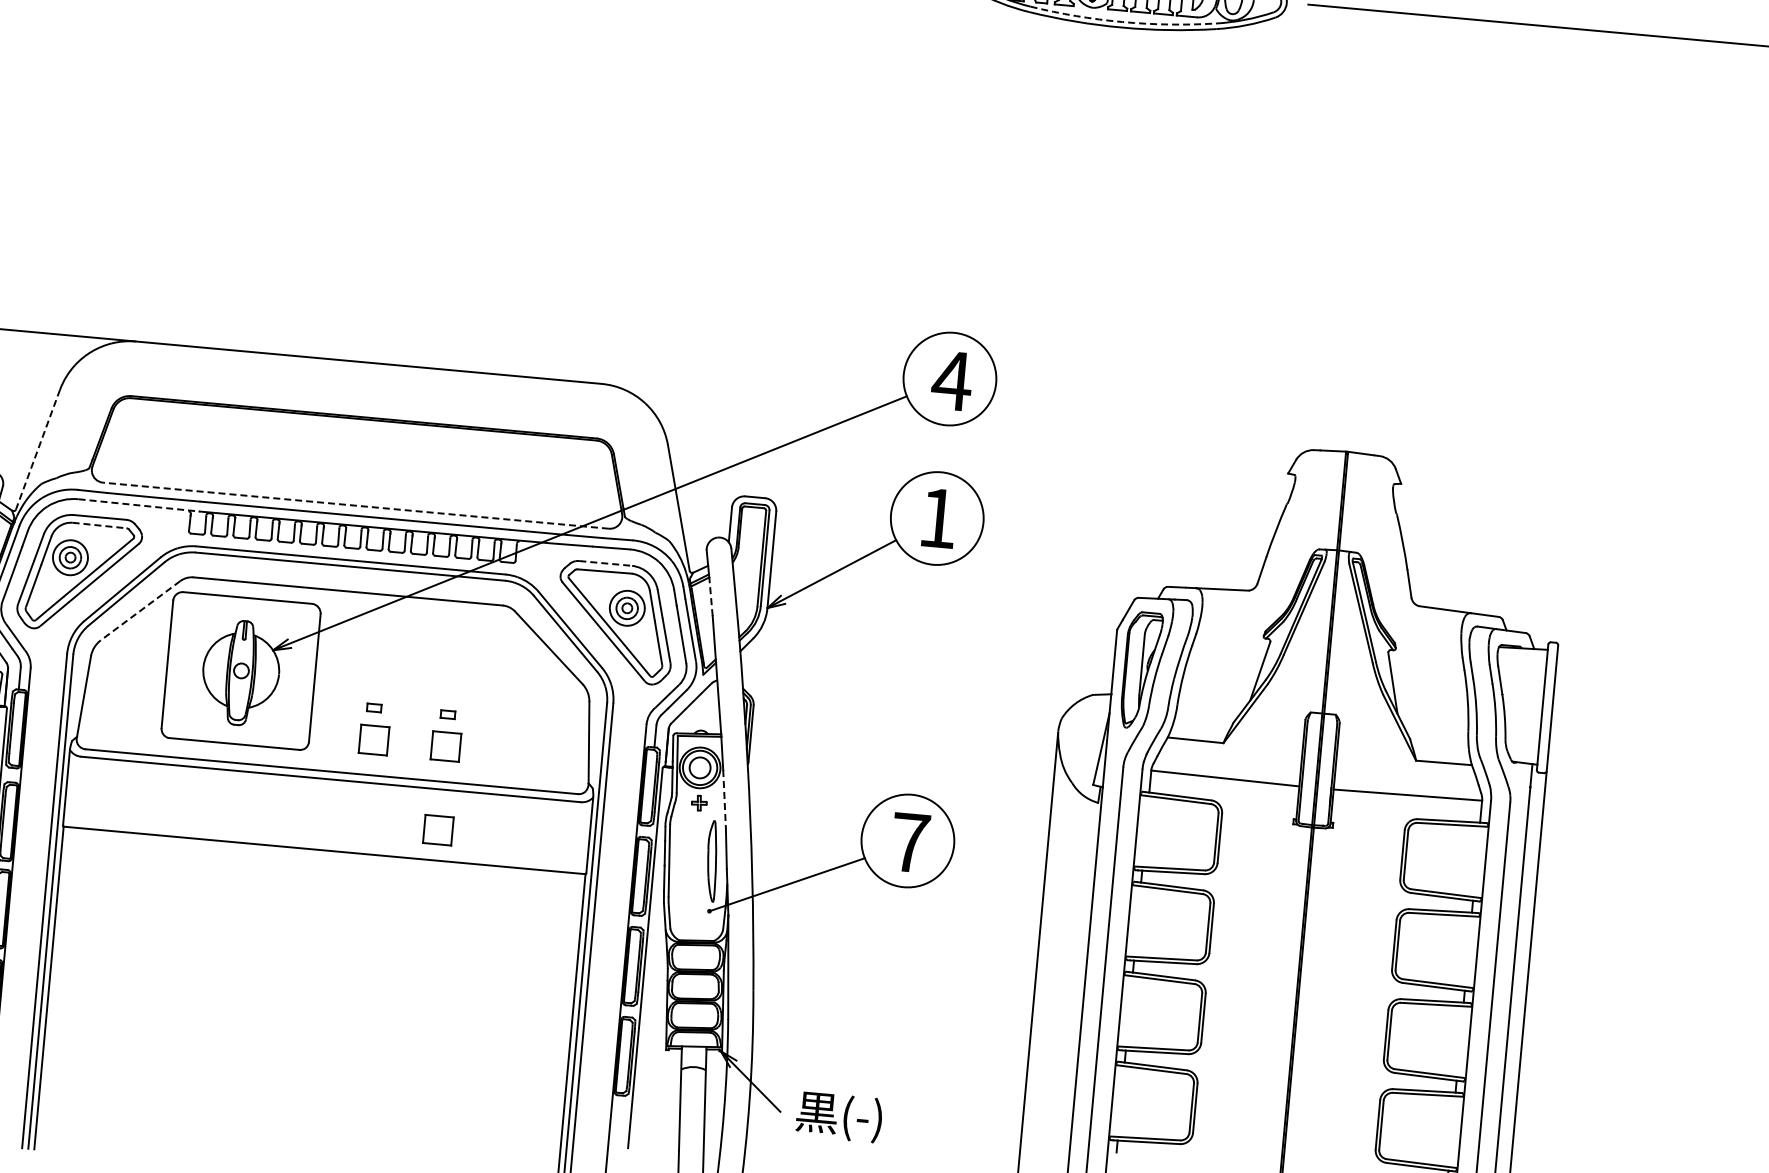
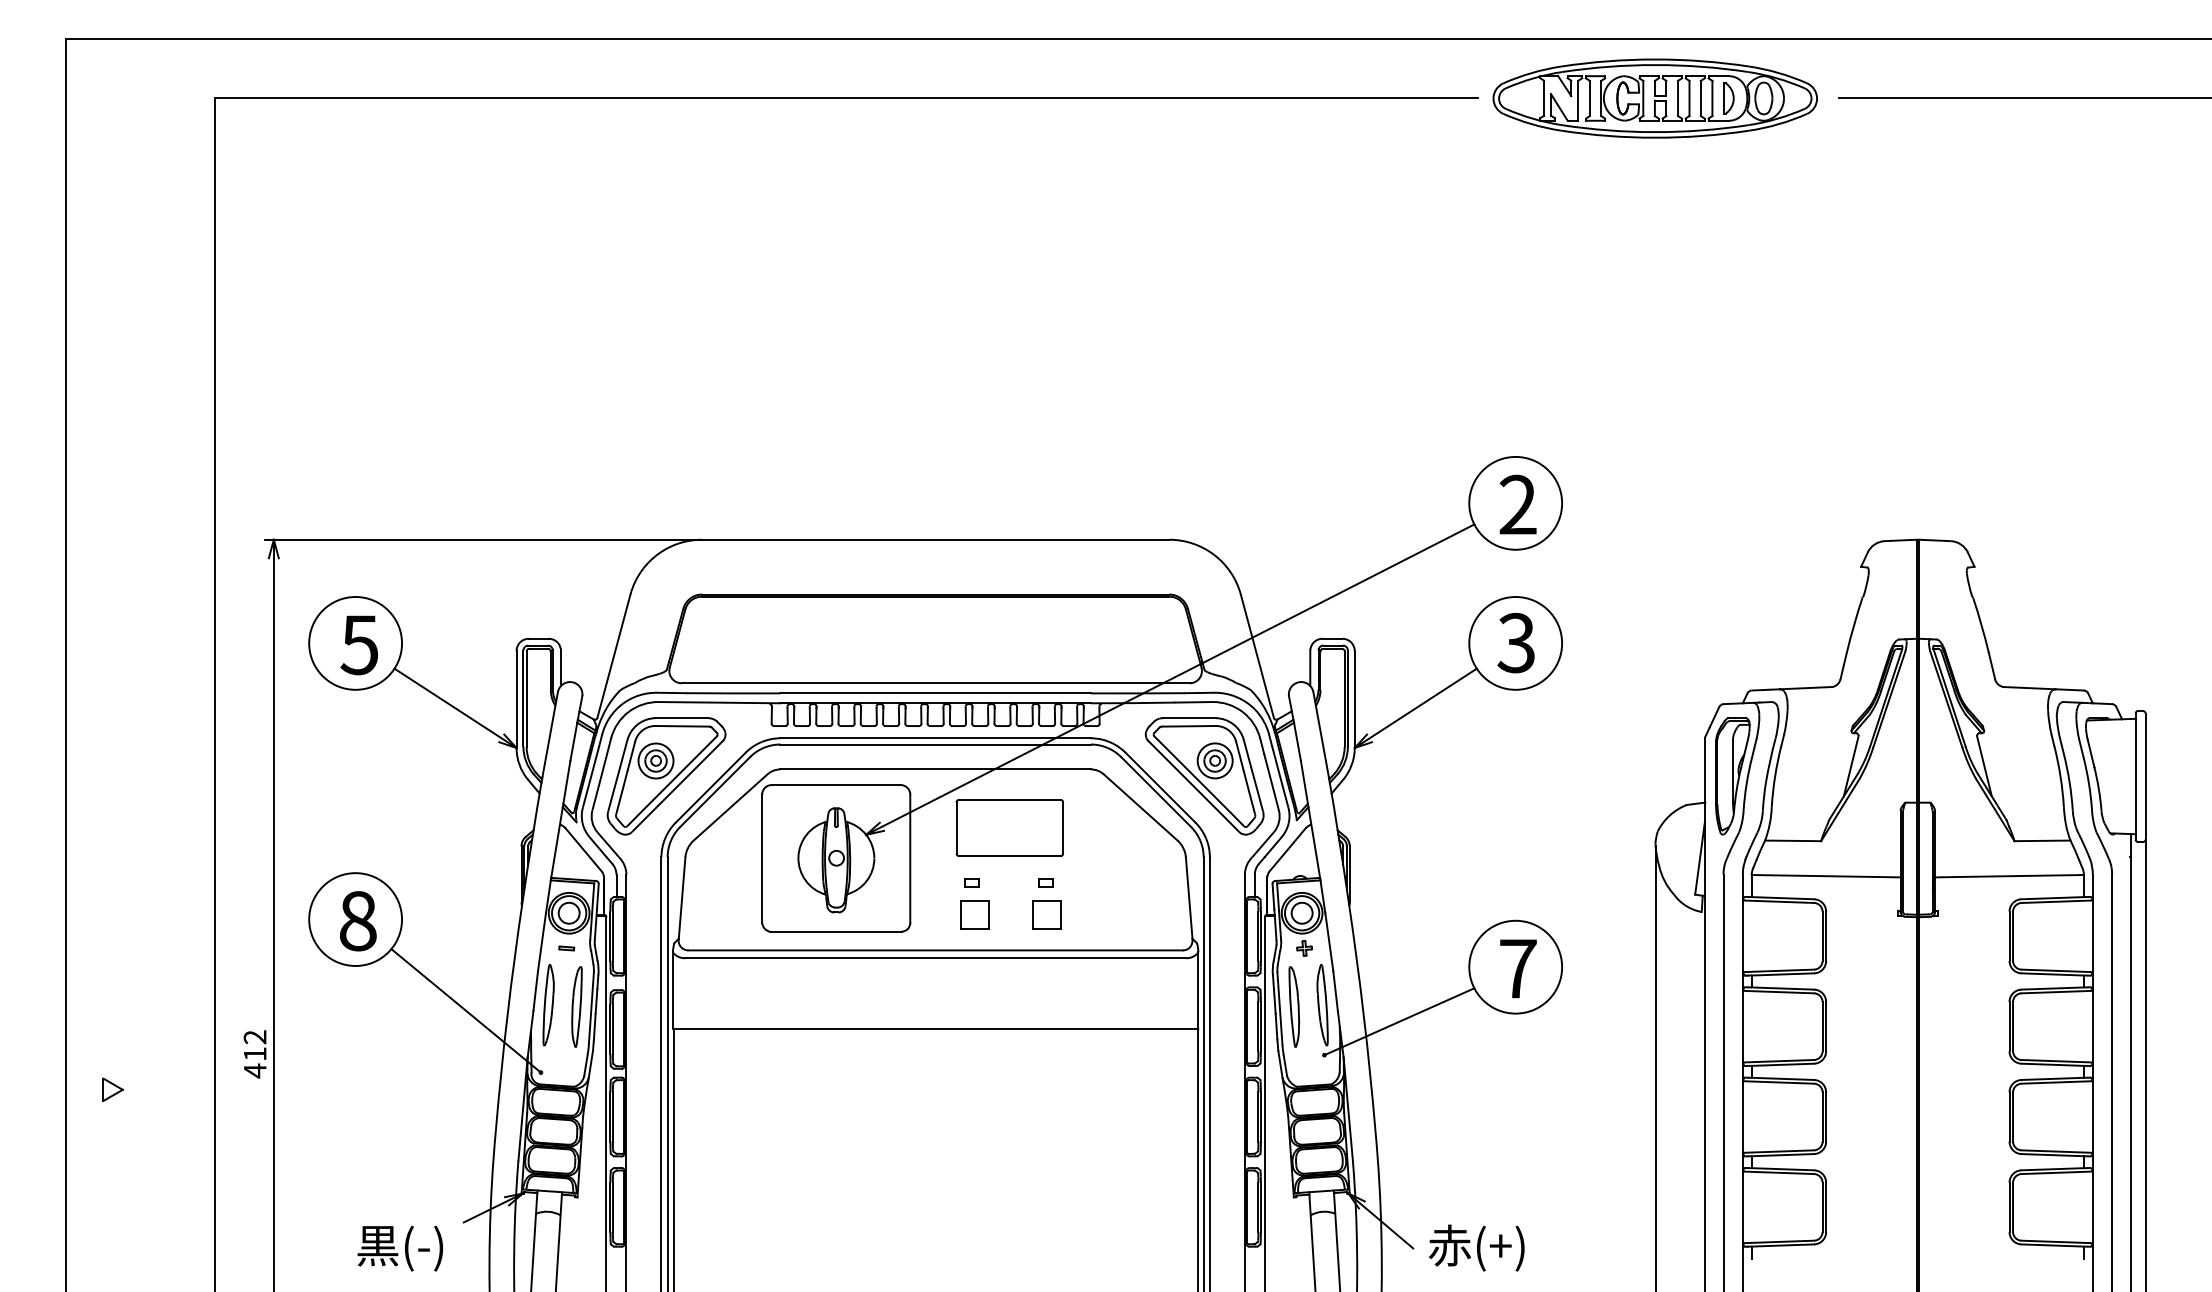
arc: (1122, 22) -> (1655, 132), dashed -> solid
text: (952, 380) -> (1518, 504), 4 -> 2
line: (37, 449) -> (613, 656), dashed -> solid
line: (138, 505) -> (719, 702), dashed -> solid
line: (355, 505) -> (935, 683), dashed -> solid
text: (937, 517) -> (1515, 642), 1 -> 3
line: (99, 525) -> (682, 726), dashed -> solid
line: (605, 563) -> (1189, 718), dashed -> solid
line: (711, 596) -> (1297, 741), dashed -> solid
line: (140, 610) -> (730, 807), dashed -> solid
part: (416, 655) -> (1009, 827), added
line: (724, 799) -> (1329, 942), dashed -> solid
part: (437, 829) -> (1046, 998), removed
part: (683, 859) -> (1293, 1006), added
text: (843, 1116) -> (1476, 1247), 黒(-) -> 赤(+)

